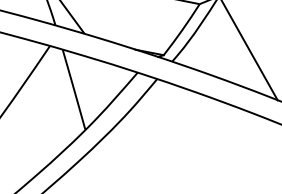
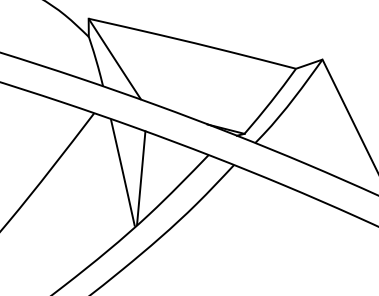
line: (88, 92) -> (141, 177), added

